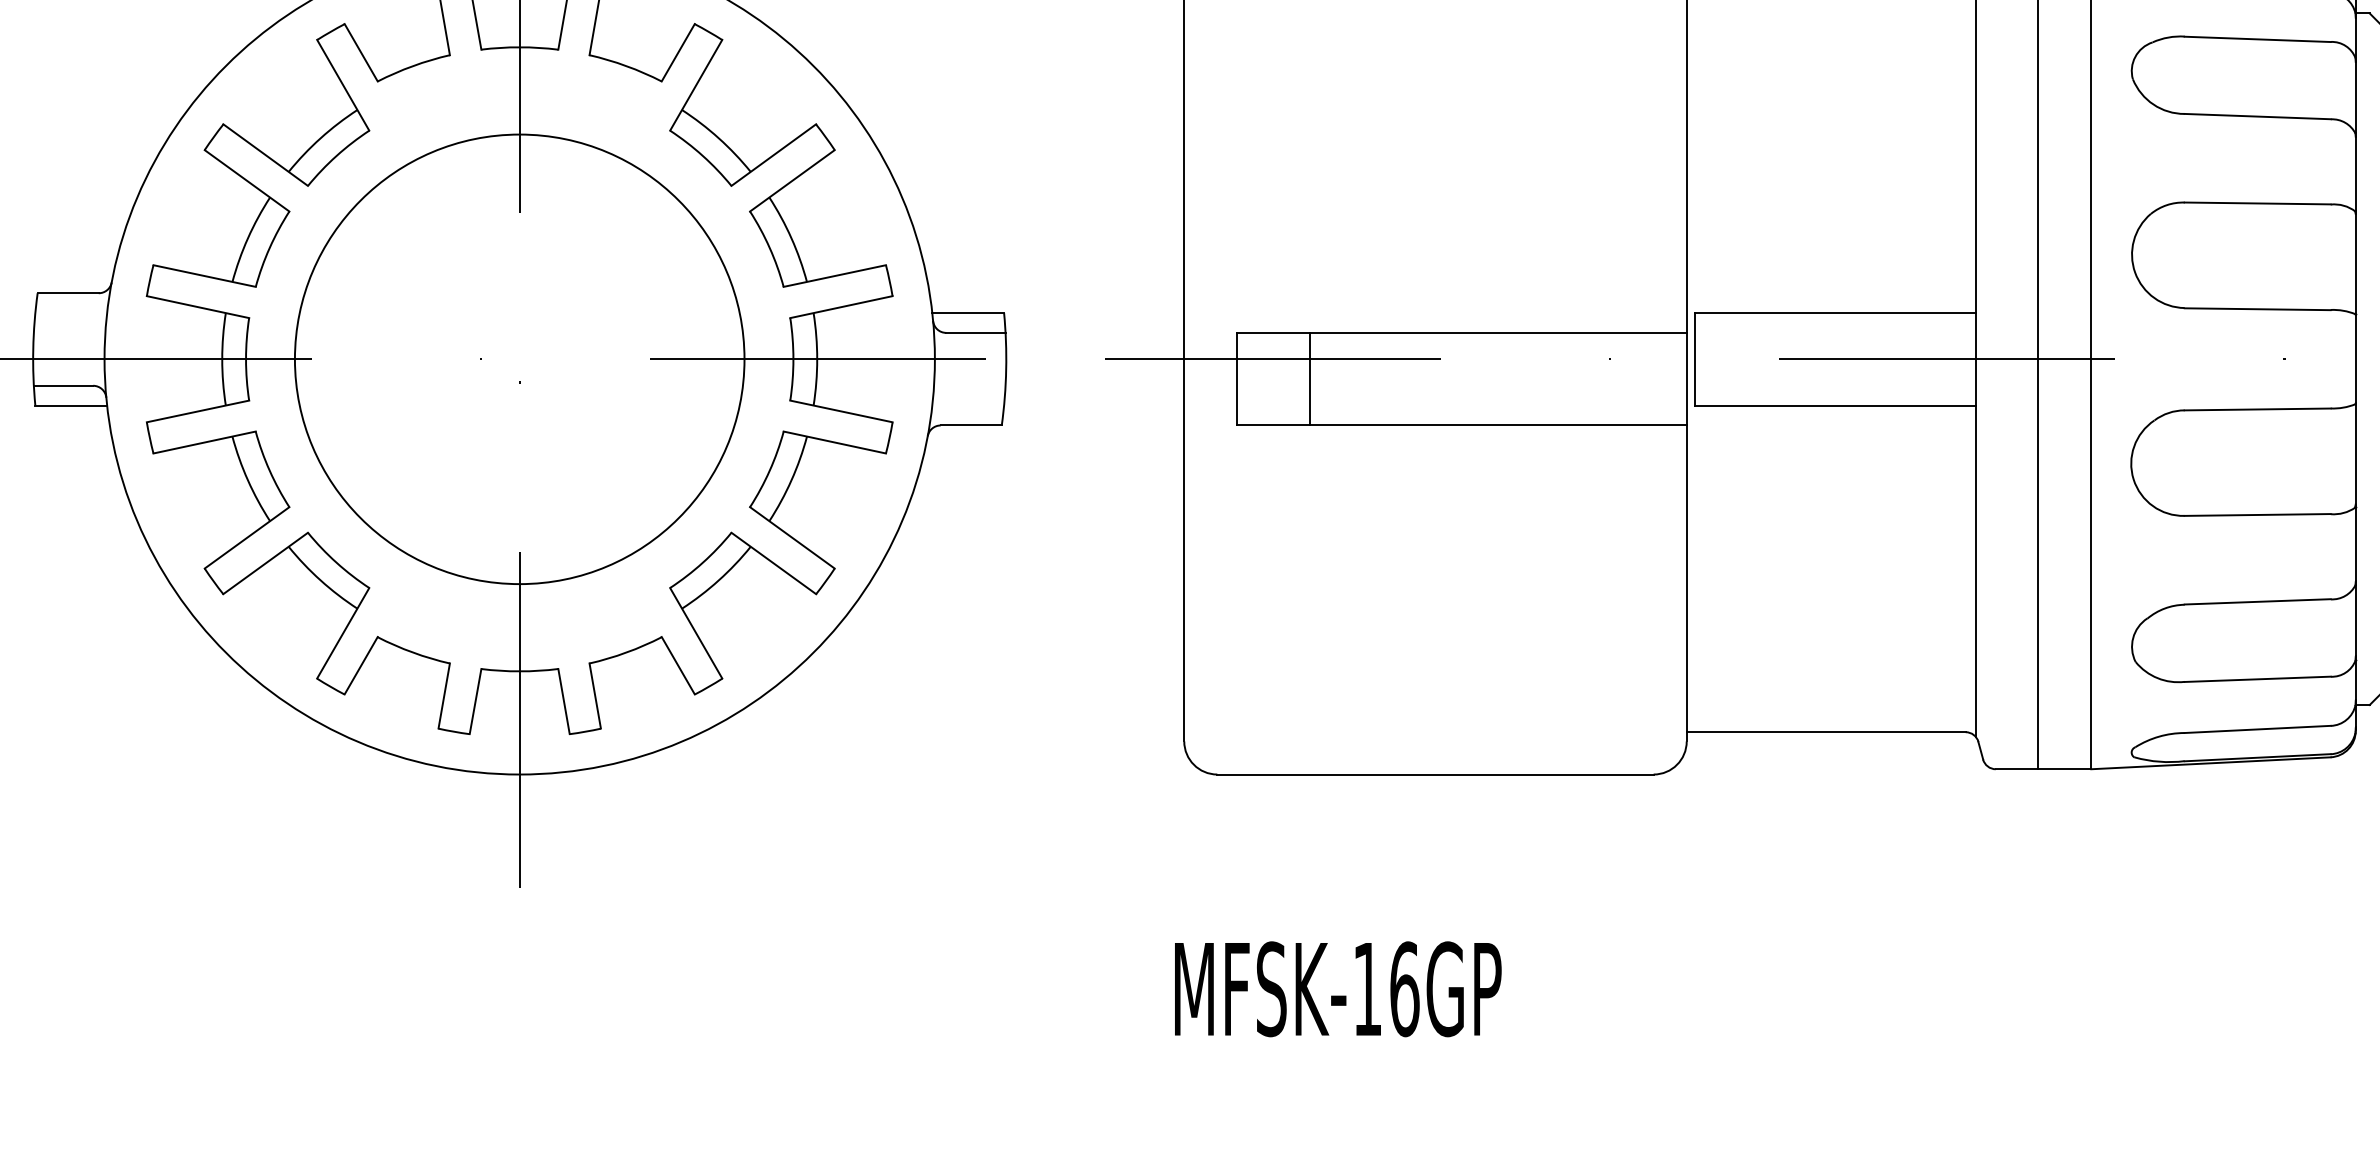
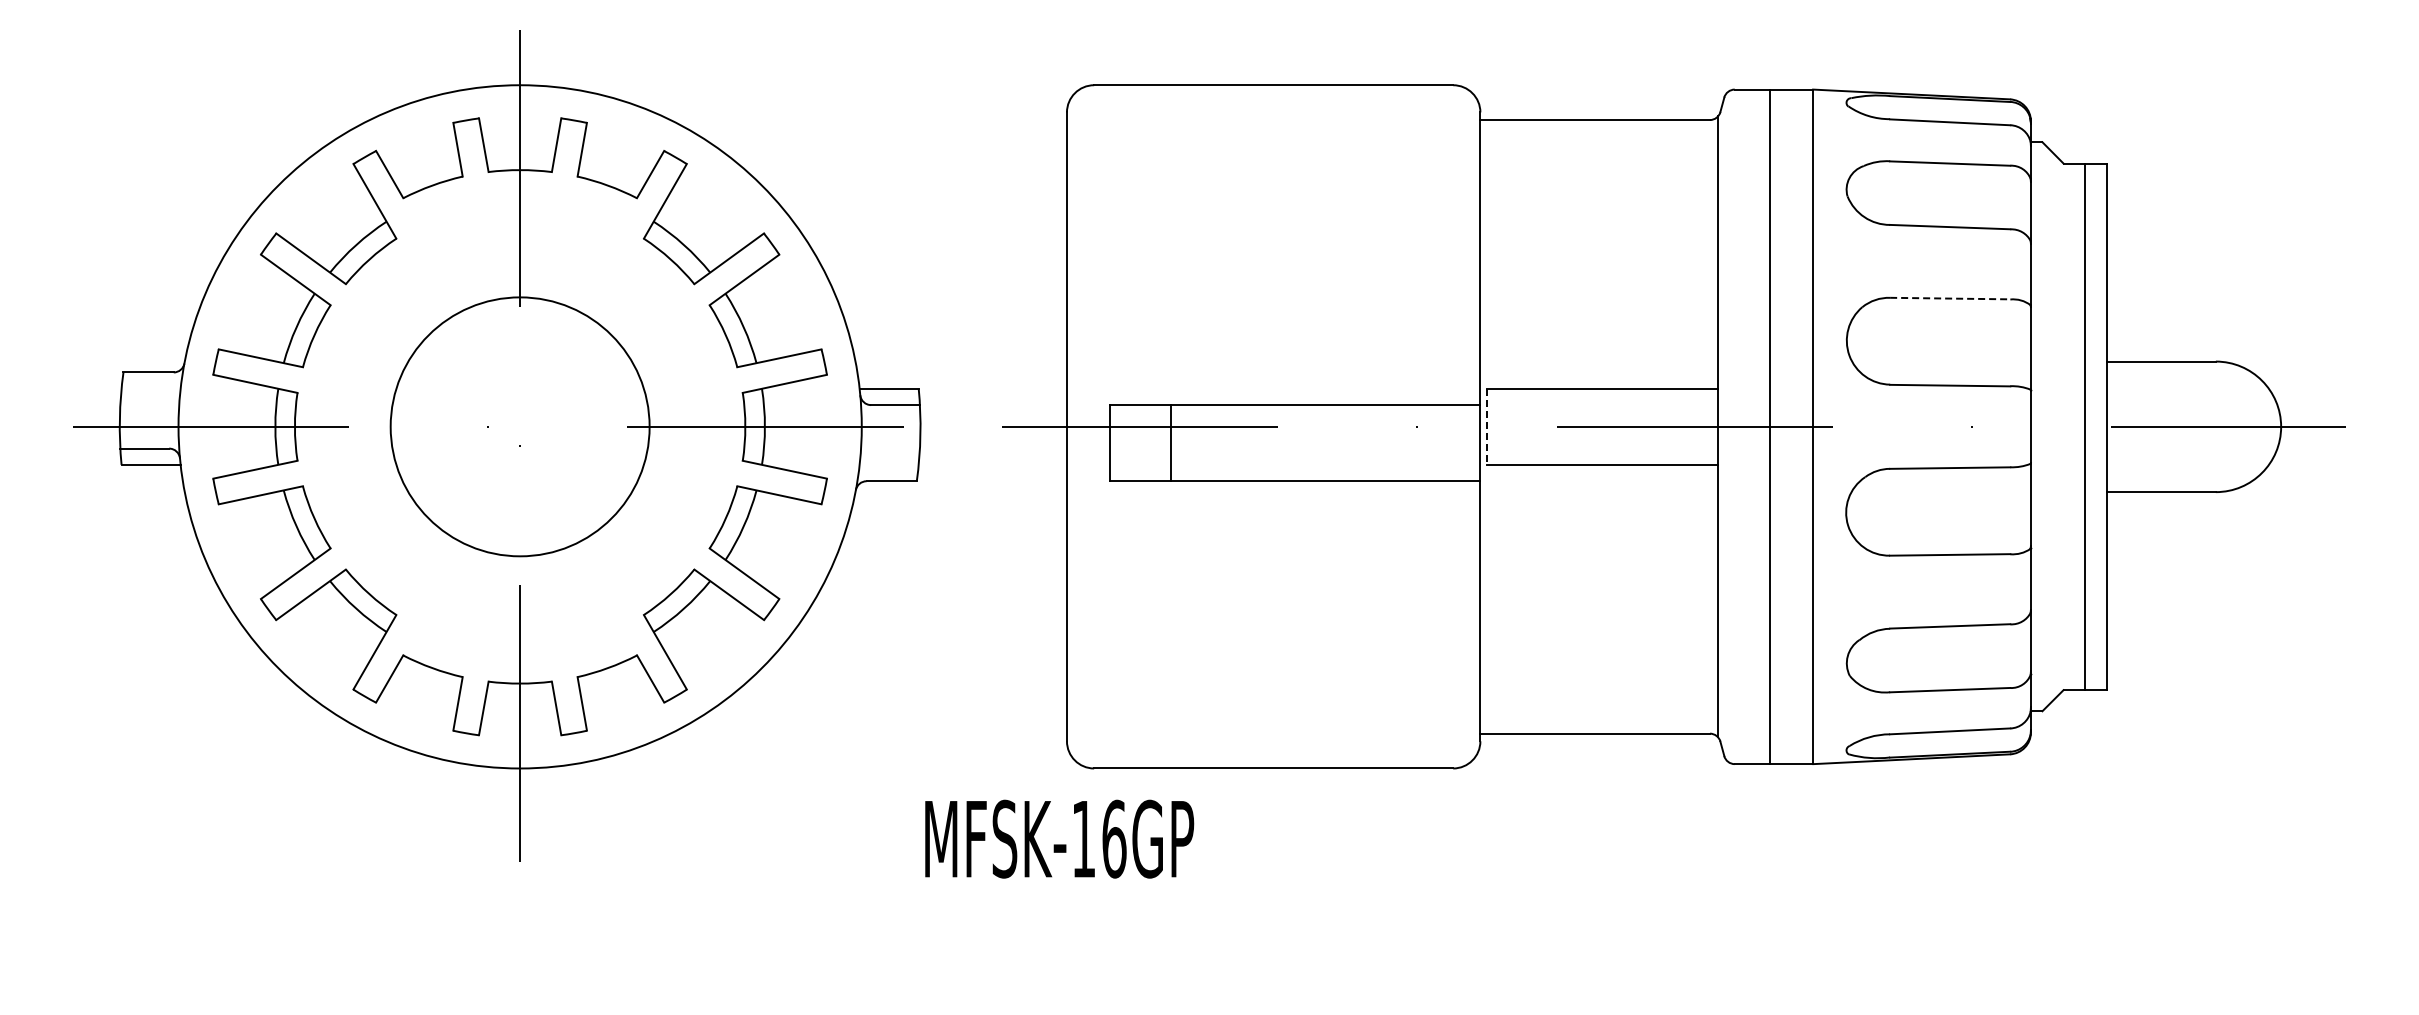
line: (2258, 203) -> (1950, 298), solid -> dashed
circle: (520, 358) -> (520, 426), size x0.7
line: (1694, 360) -> (1486, 427), solid -> dashed
text: (1338, 988) -> (1059, 838), moved

